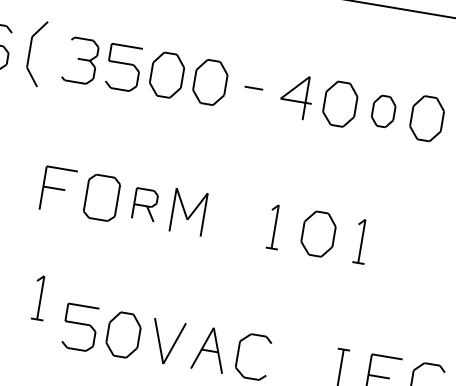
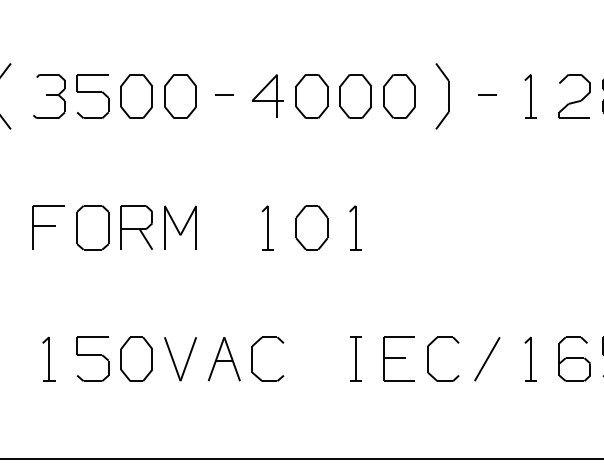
part: (383, 111) -> (355, 96), size x1.43
part: (145, 204) -> (136, 227), size x1.43
part: (40, 296) -> (48, 358), moved

